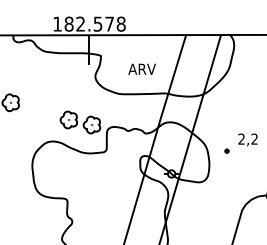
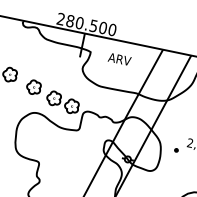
text: (89, 23) -> (86, 24), 182.578 -> 280.500
text: (141, 68) -> (119, 58), moved
part: (42, 111) -> (34, 87), added

